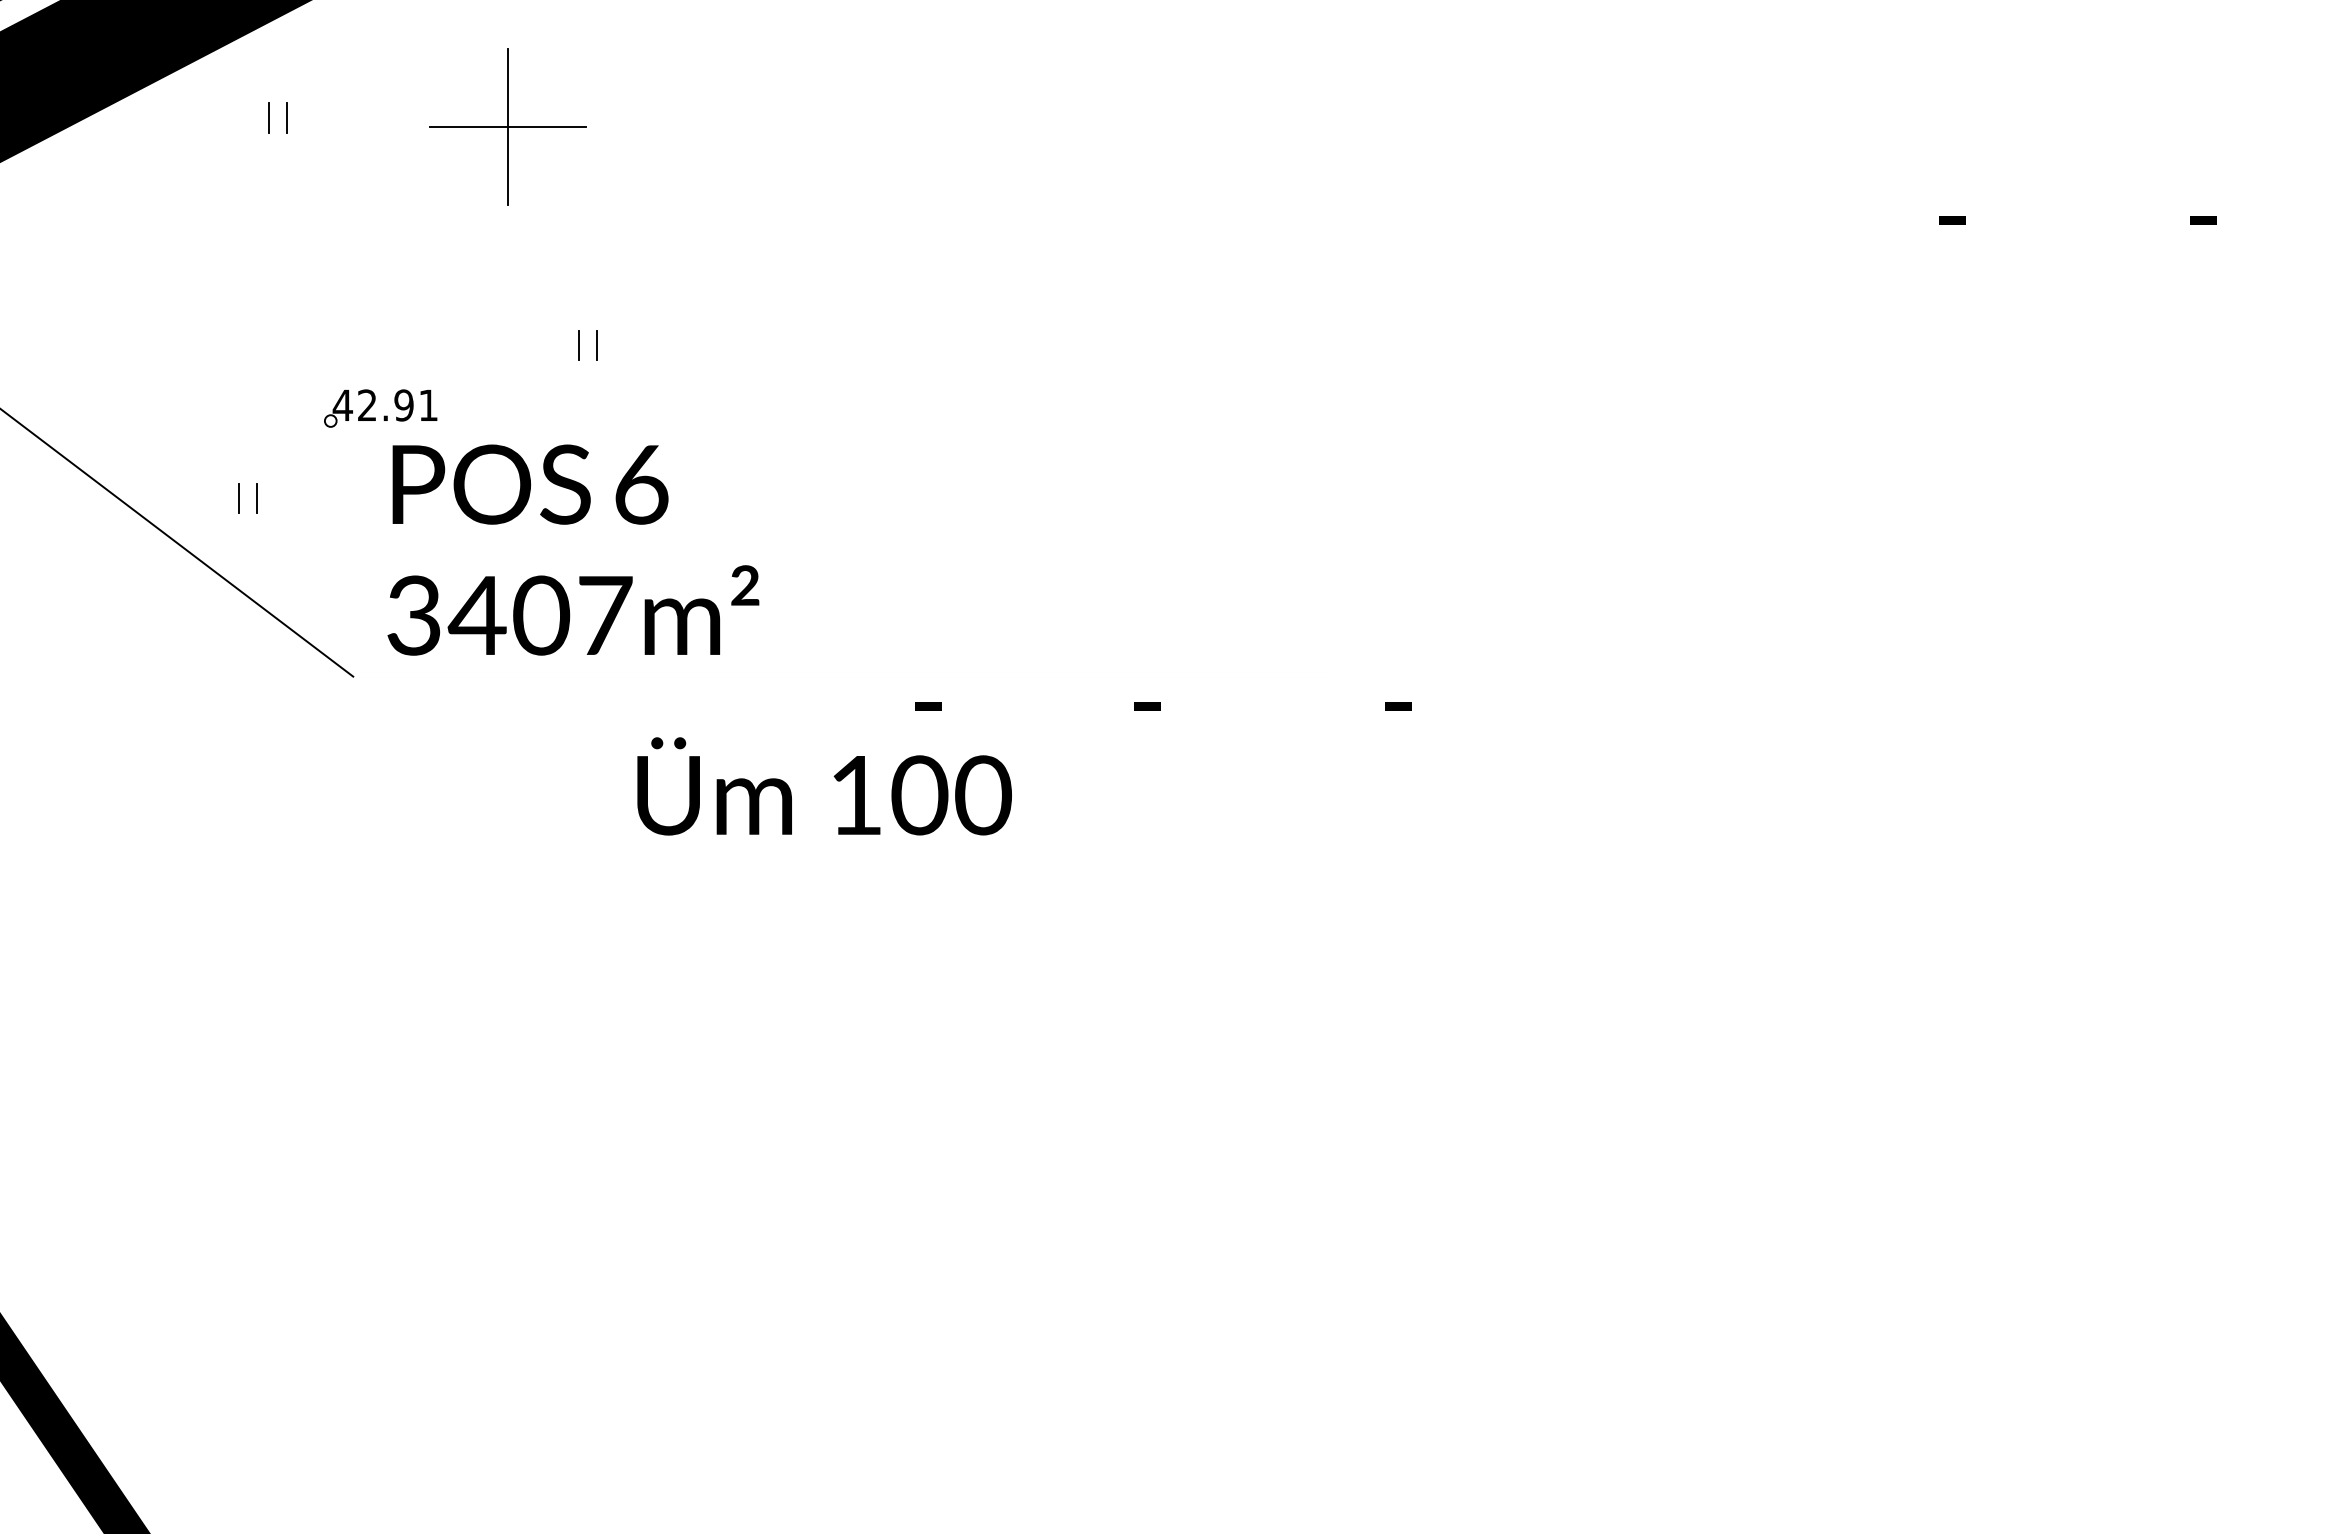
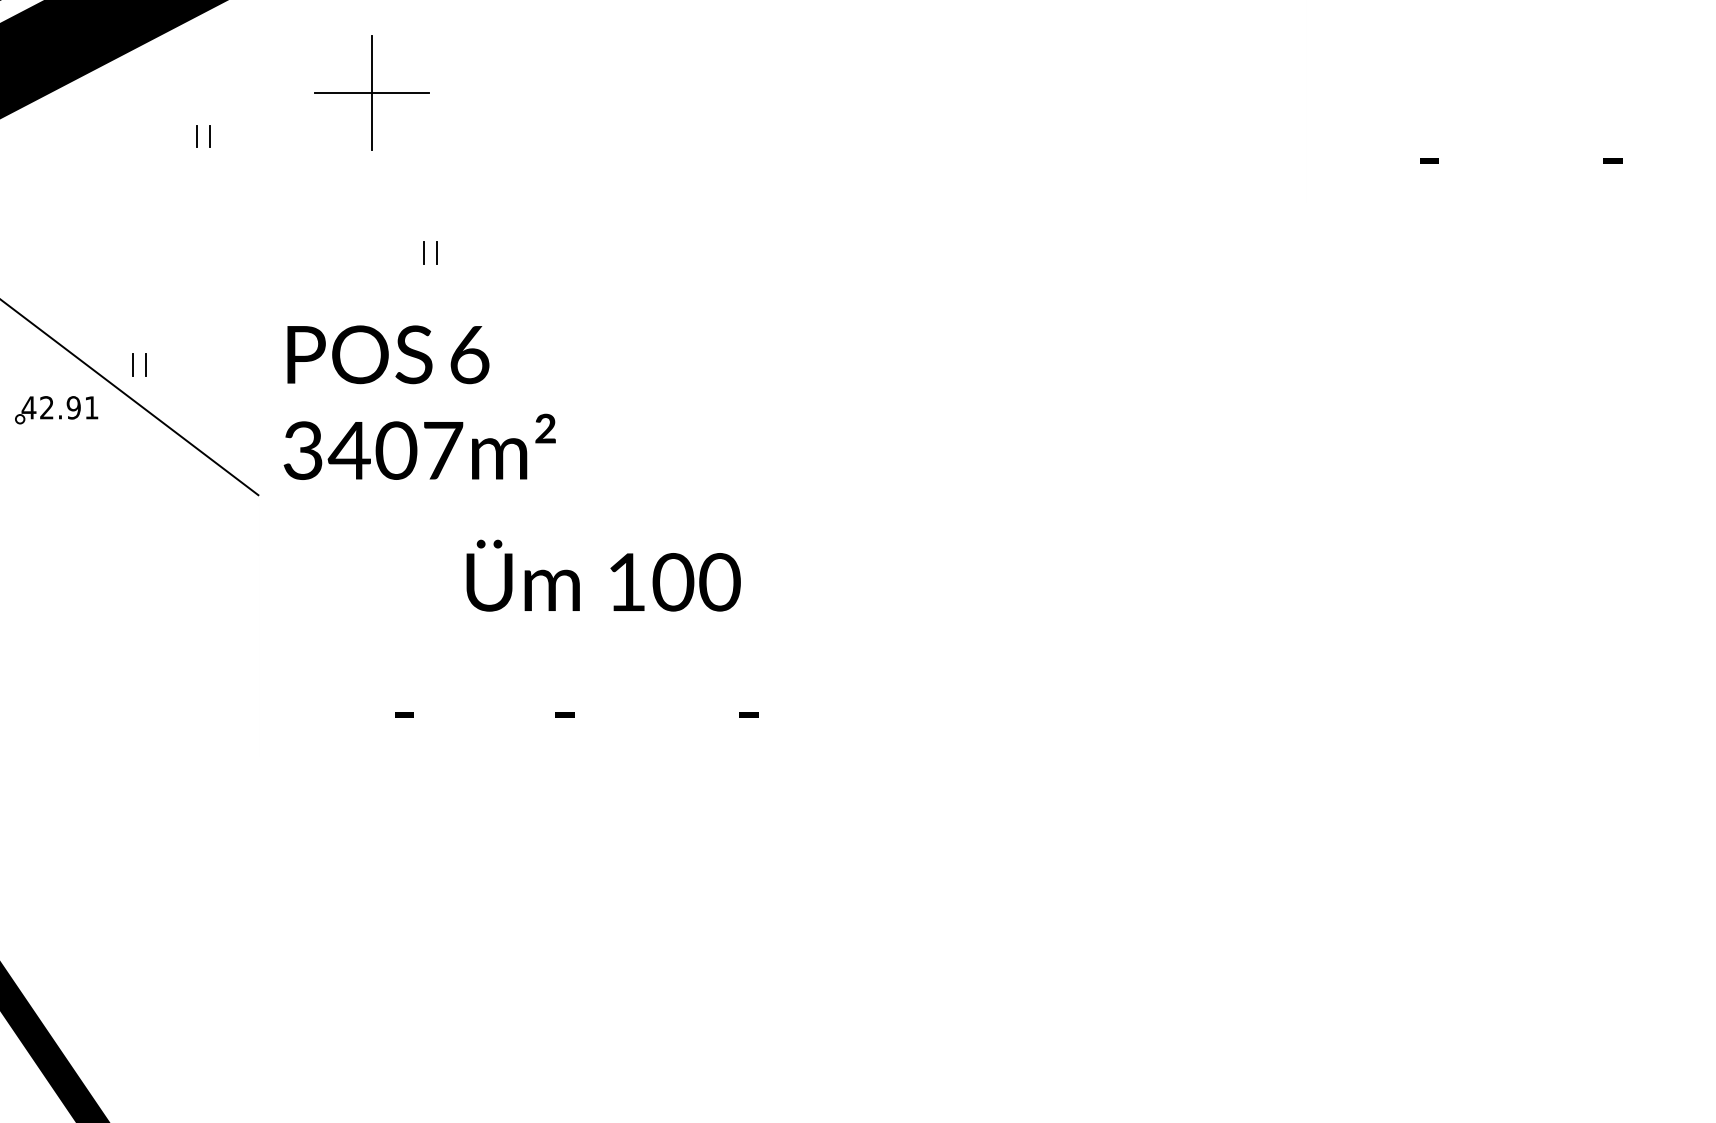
part: (277, 118) -> (203, 136), moved
part: (380, 409) -> (56, 410), moved
part: (247, 497) -> (139, 364), moved
text: (1163, 705) -> (576, 714), moved

